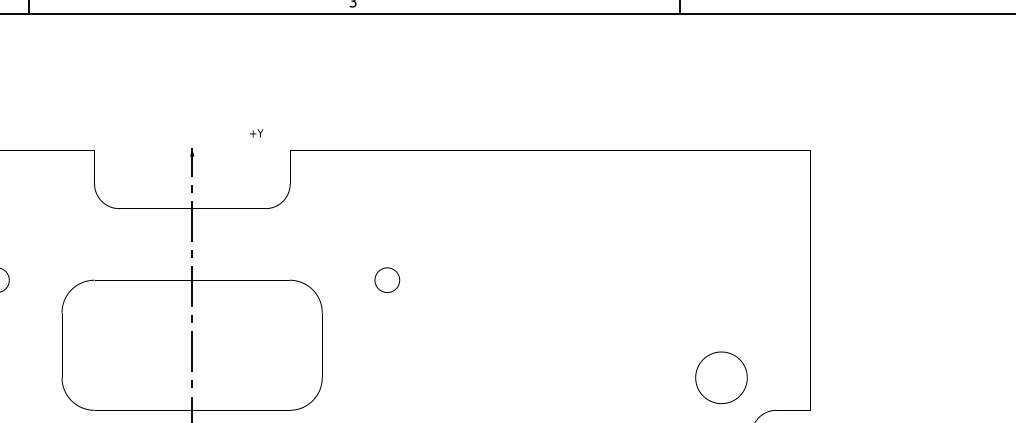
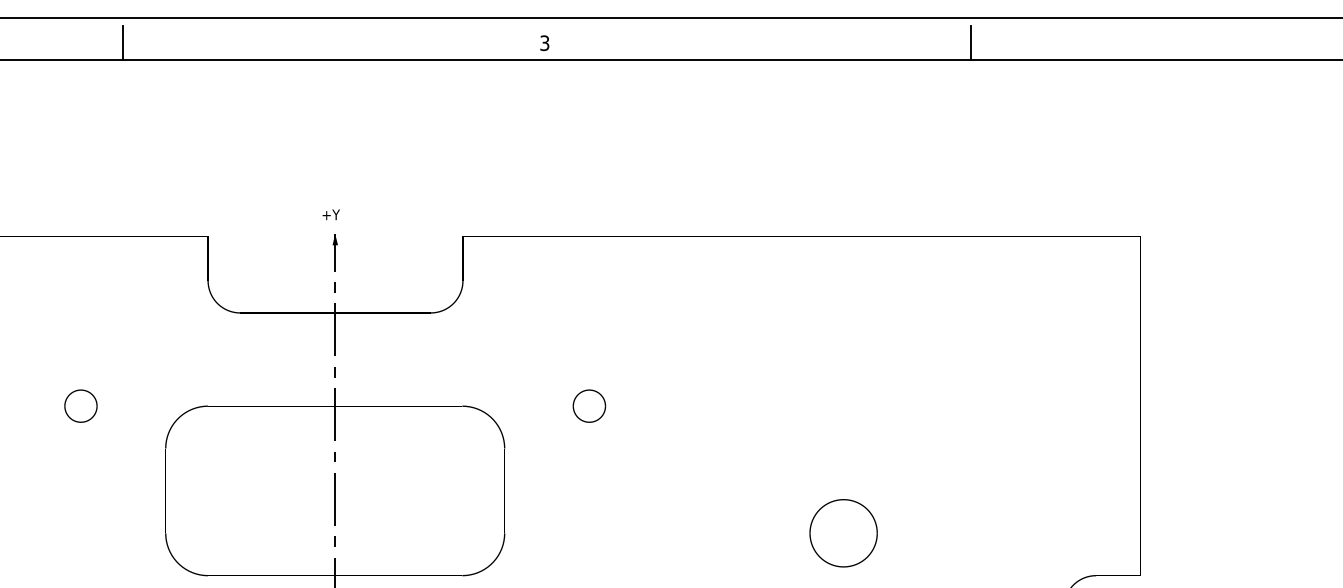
text: (256, 133) -> (330, 214), moved
part: (721, 377) -> (843, 533), moved

